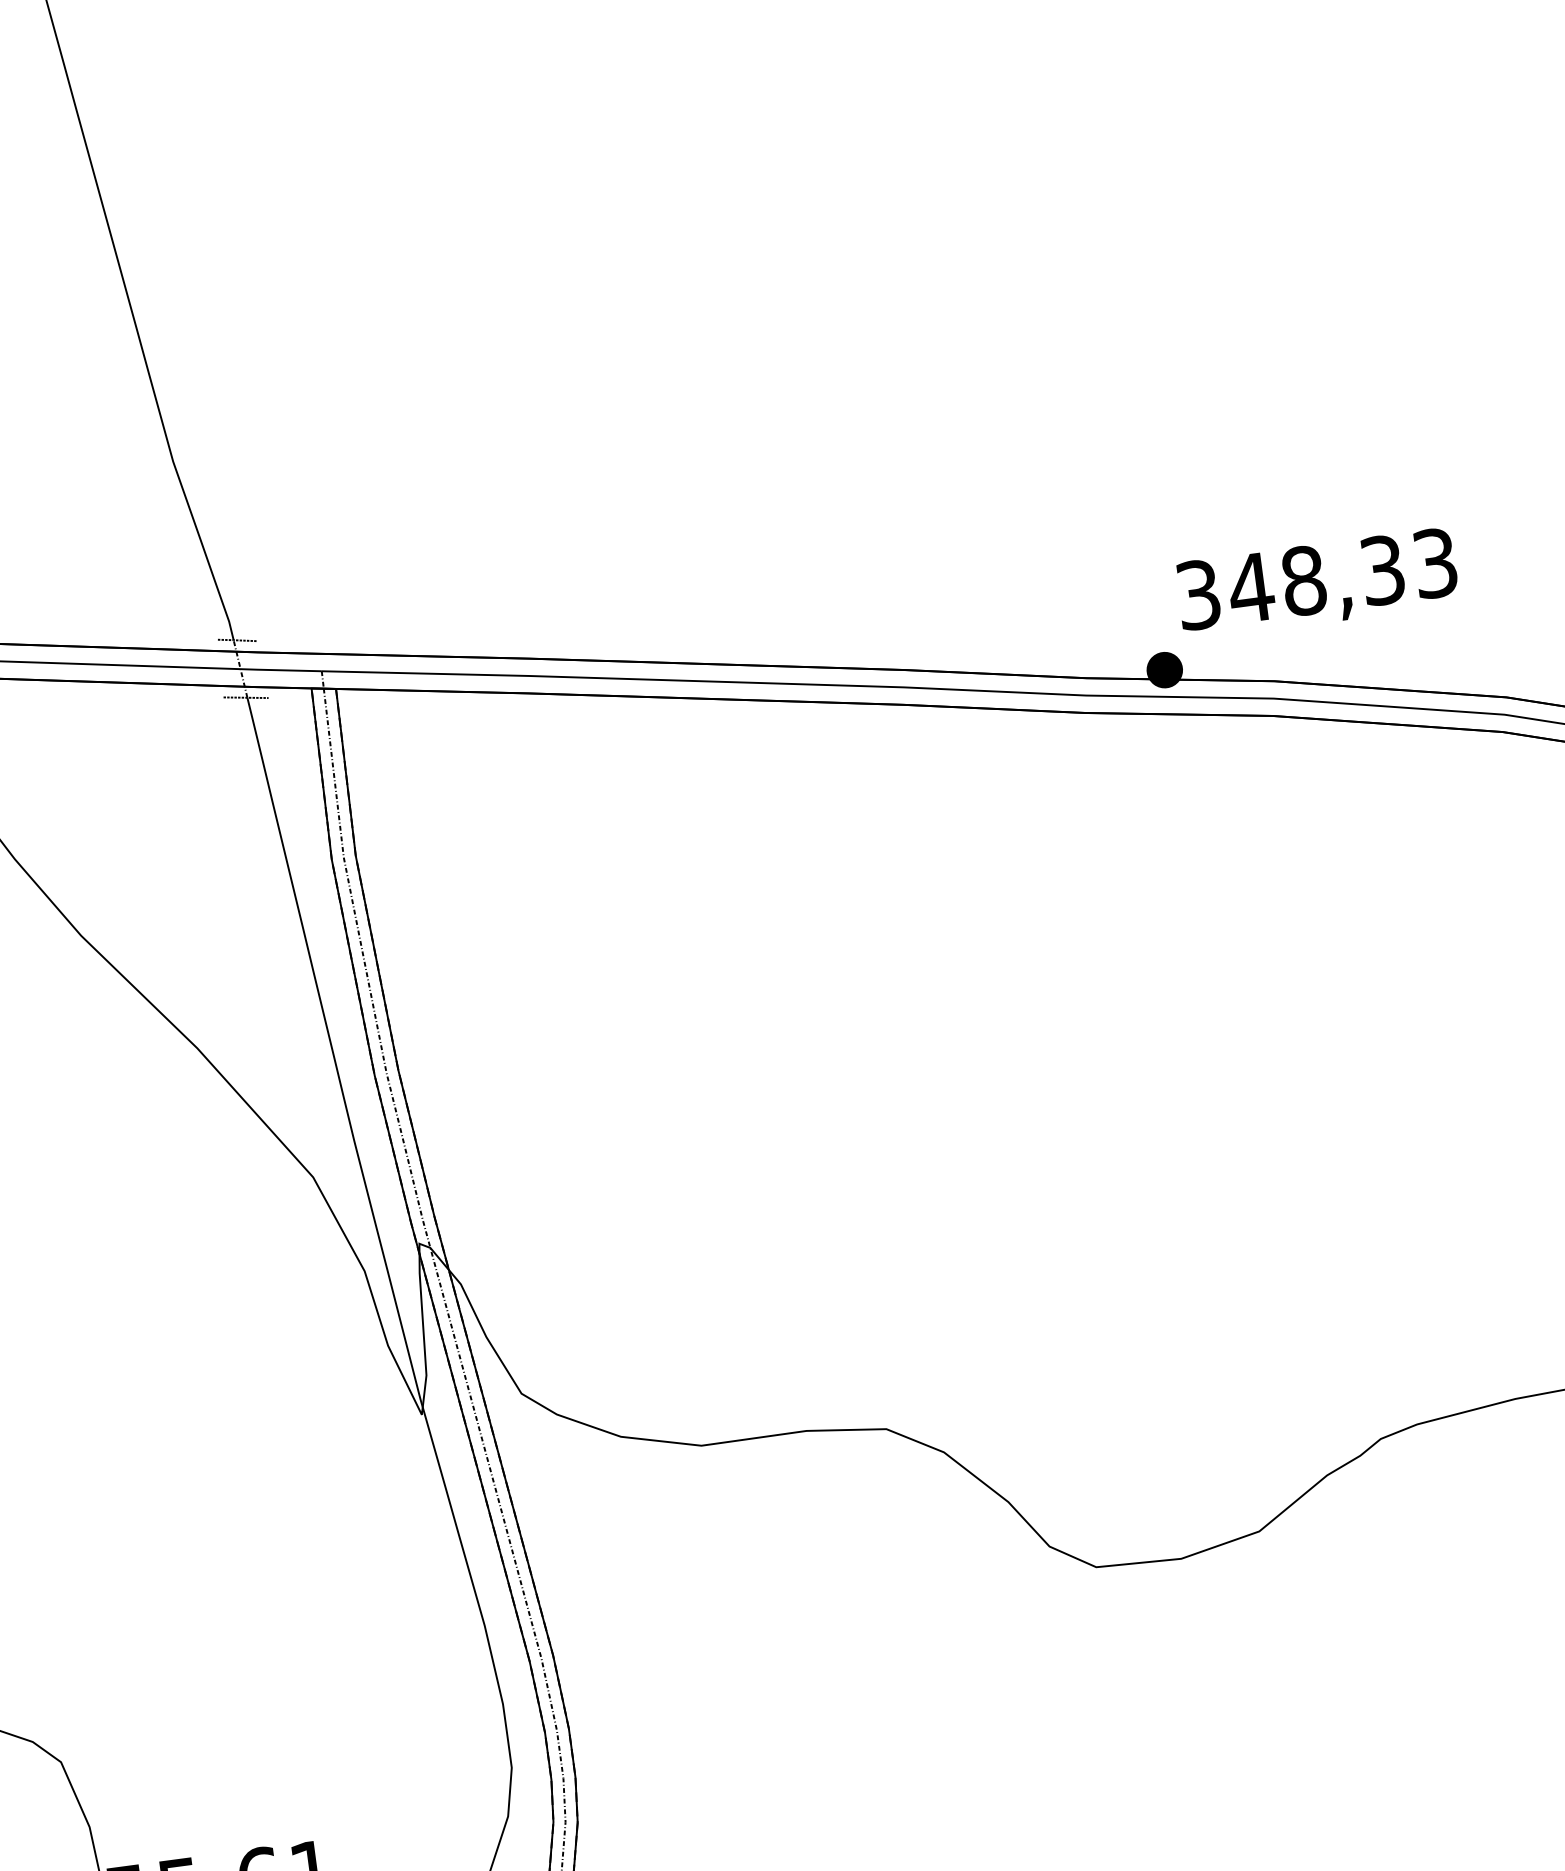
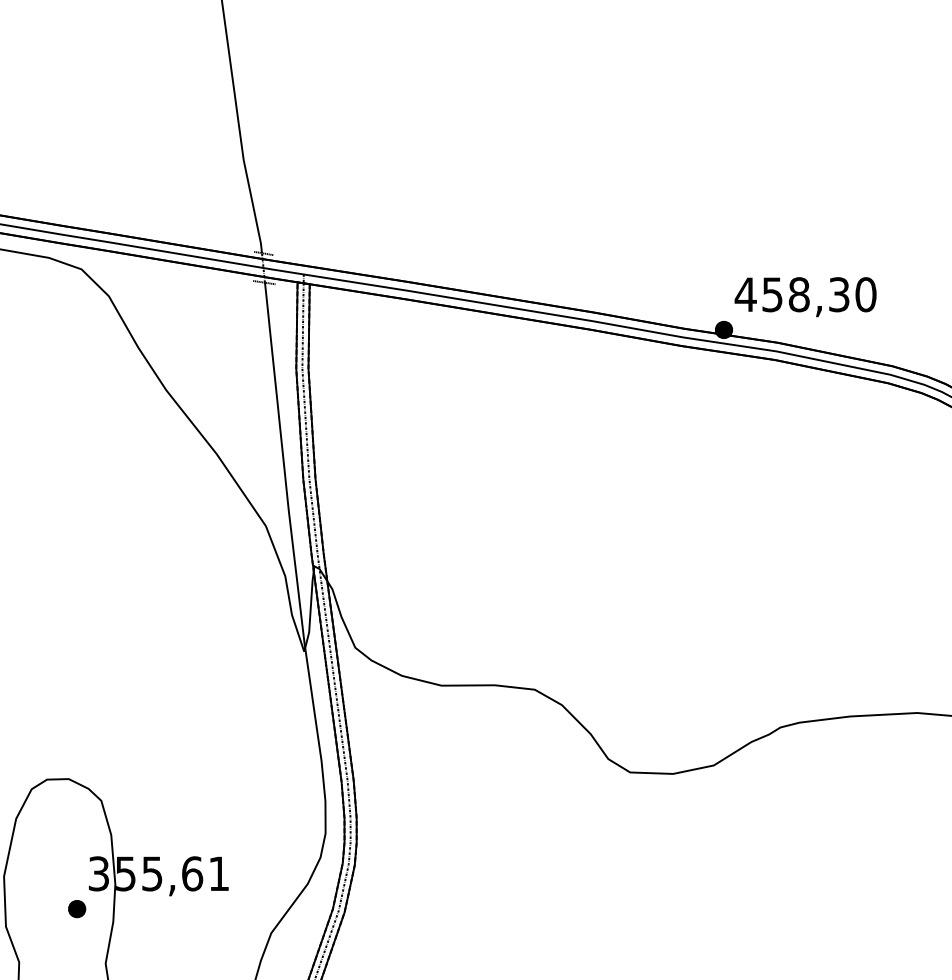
text: (1316, 578) -> (805, 294), 348,33 -> 458,30

